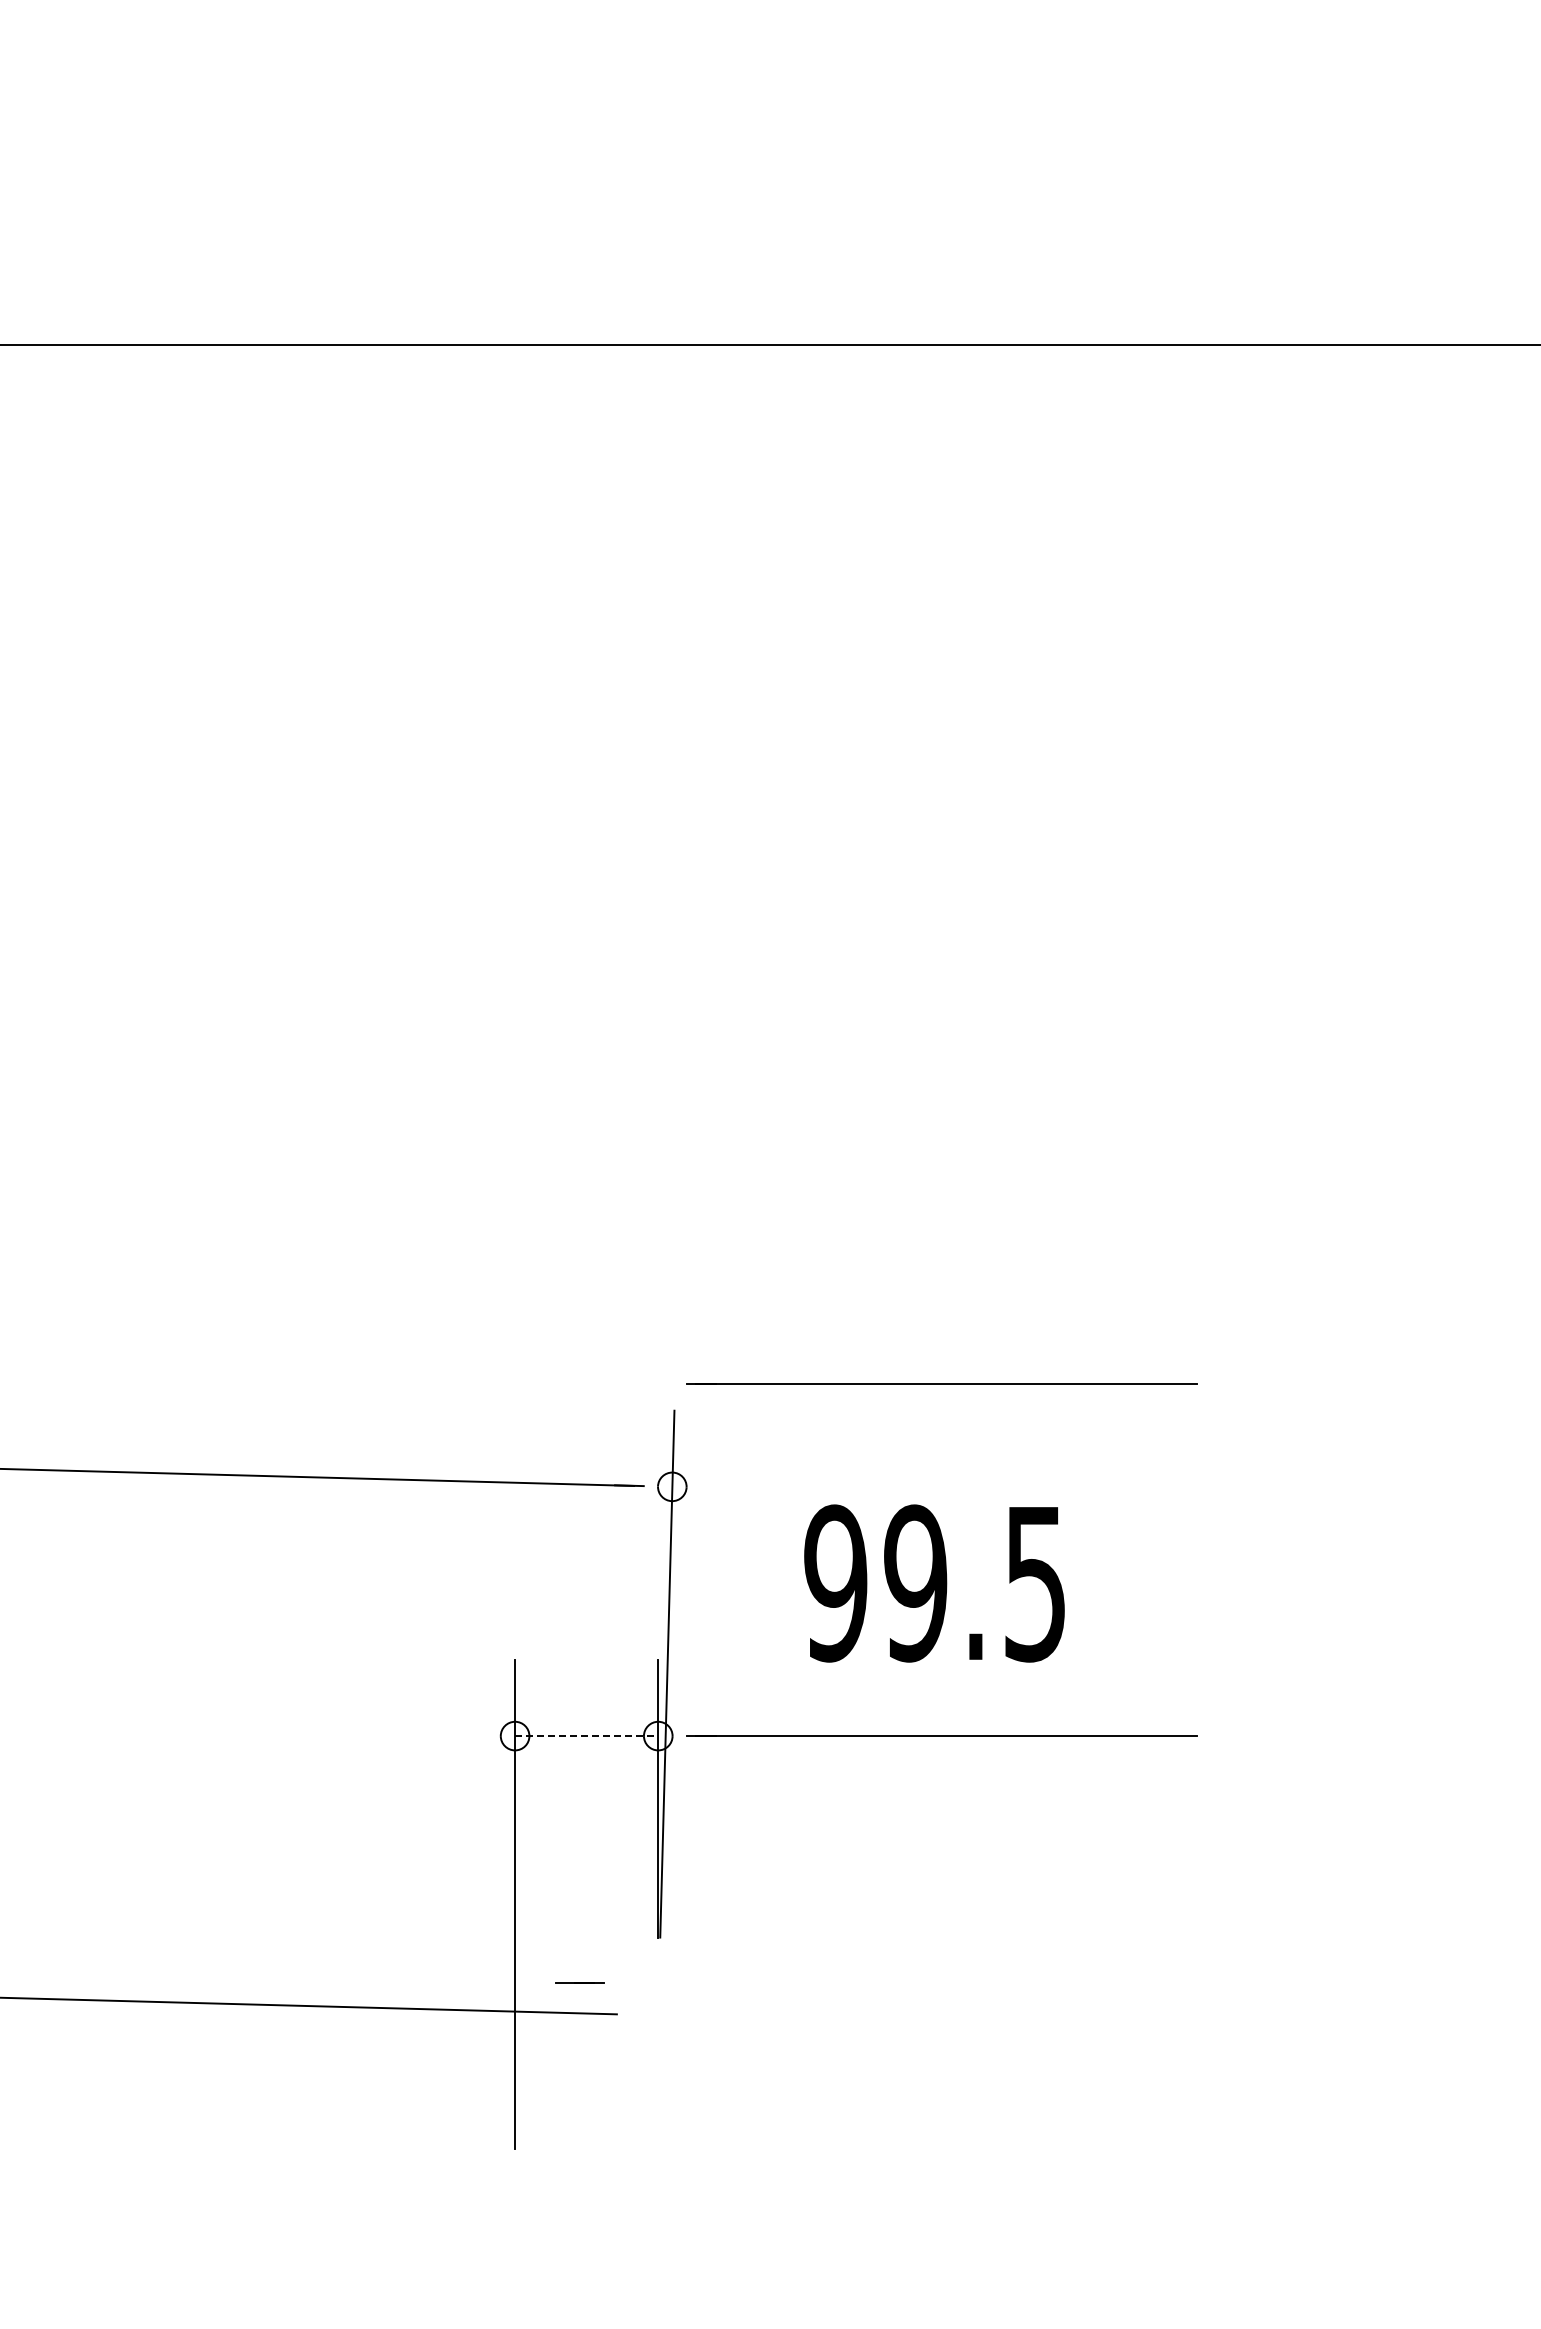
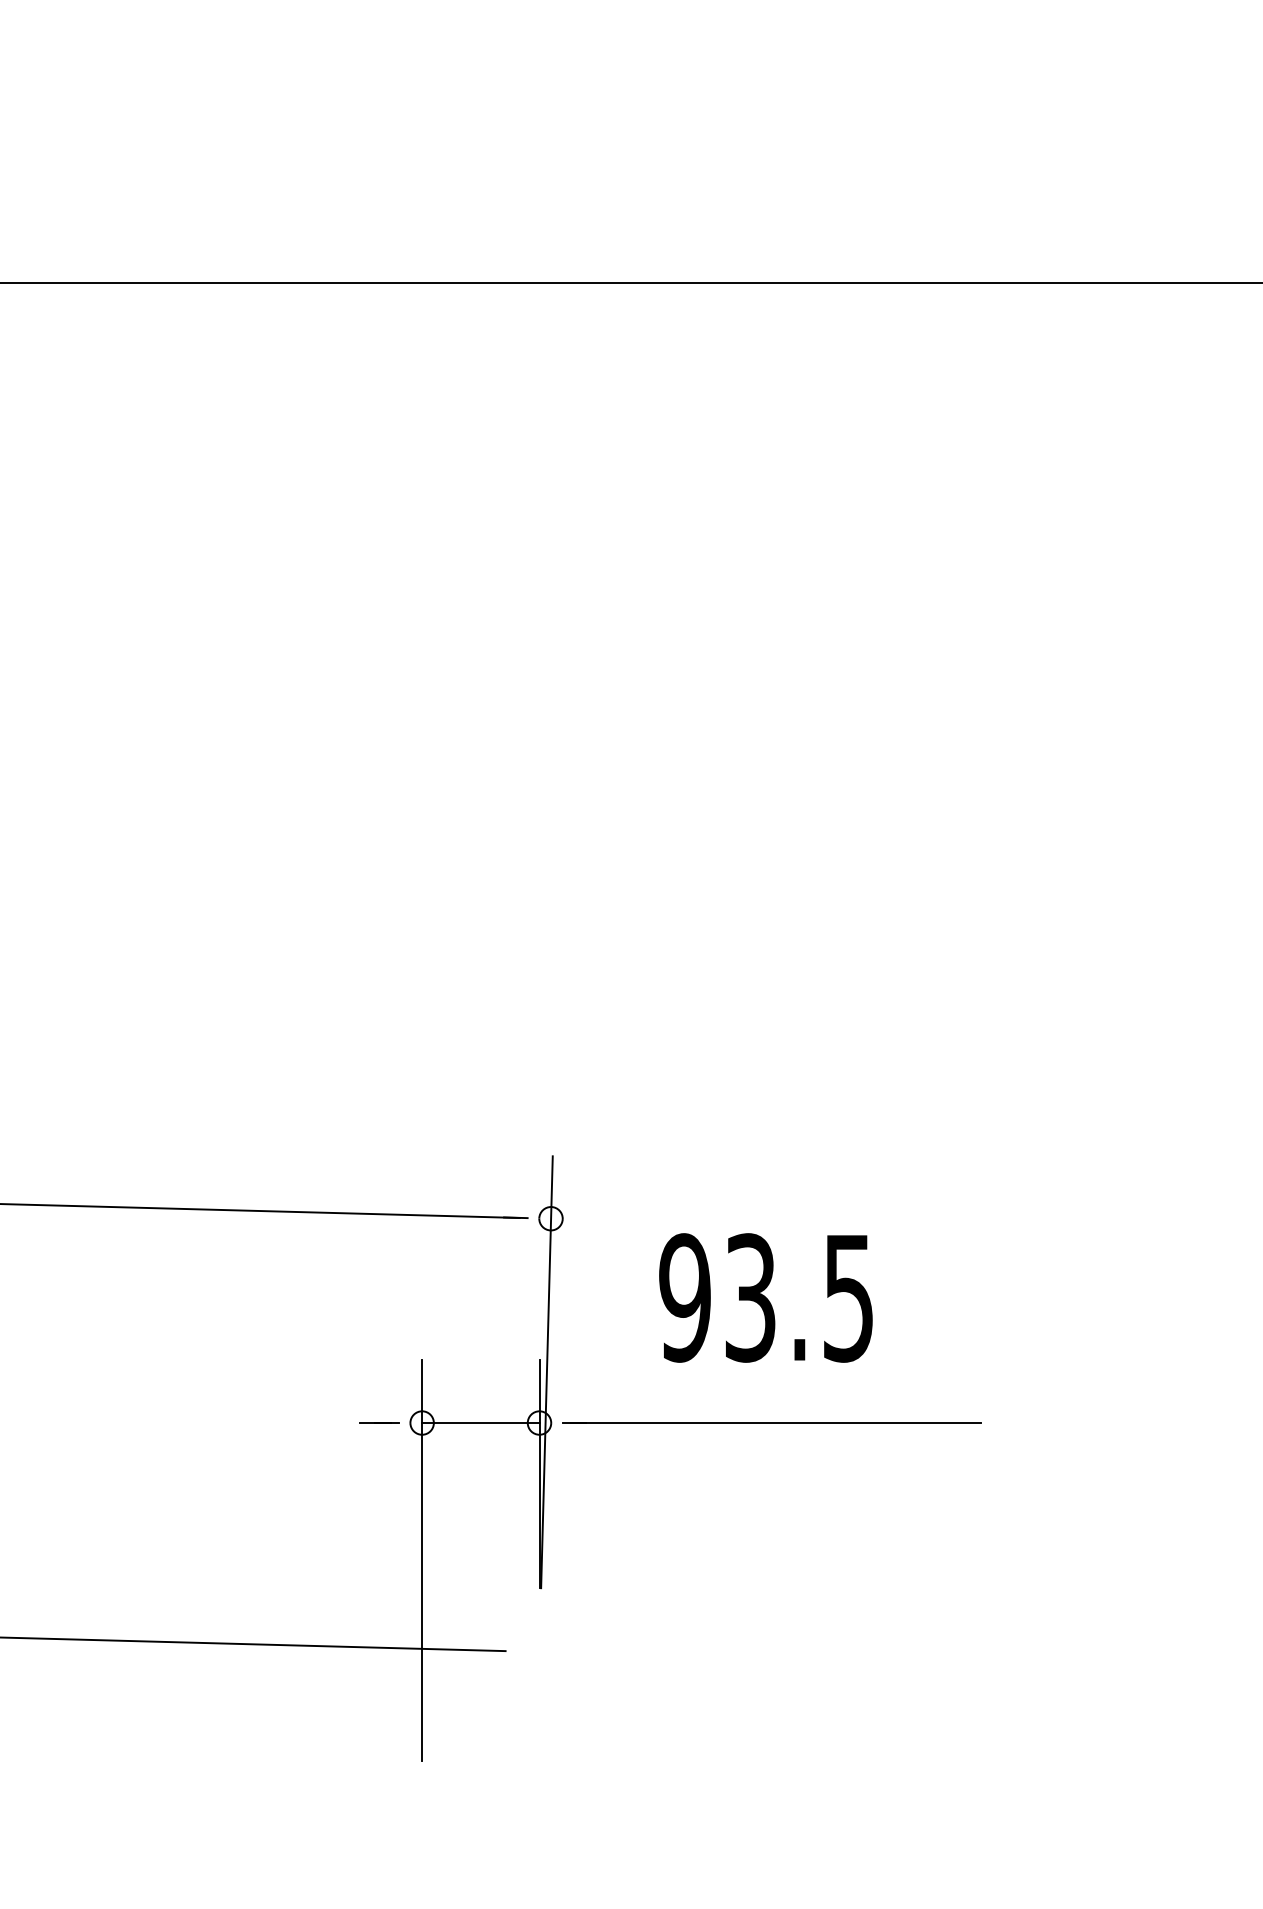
line: (941, 1383) -> (771, 1134), removed
text: (915, 1583) -> (750, 1297), 99.5 -> 93.5
line: (586, 1736) -> (480, 1423), dashed -> solid
line: (579, 1982) -> (379, 1422), moved

